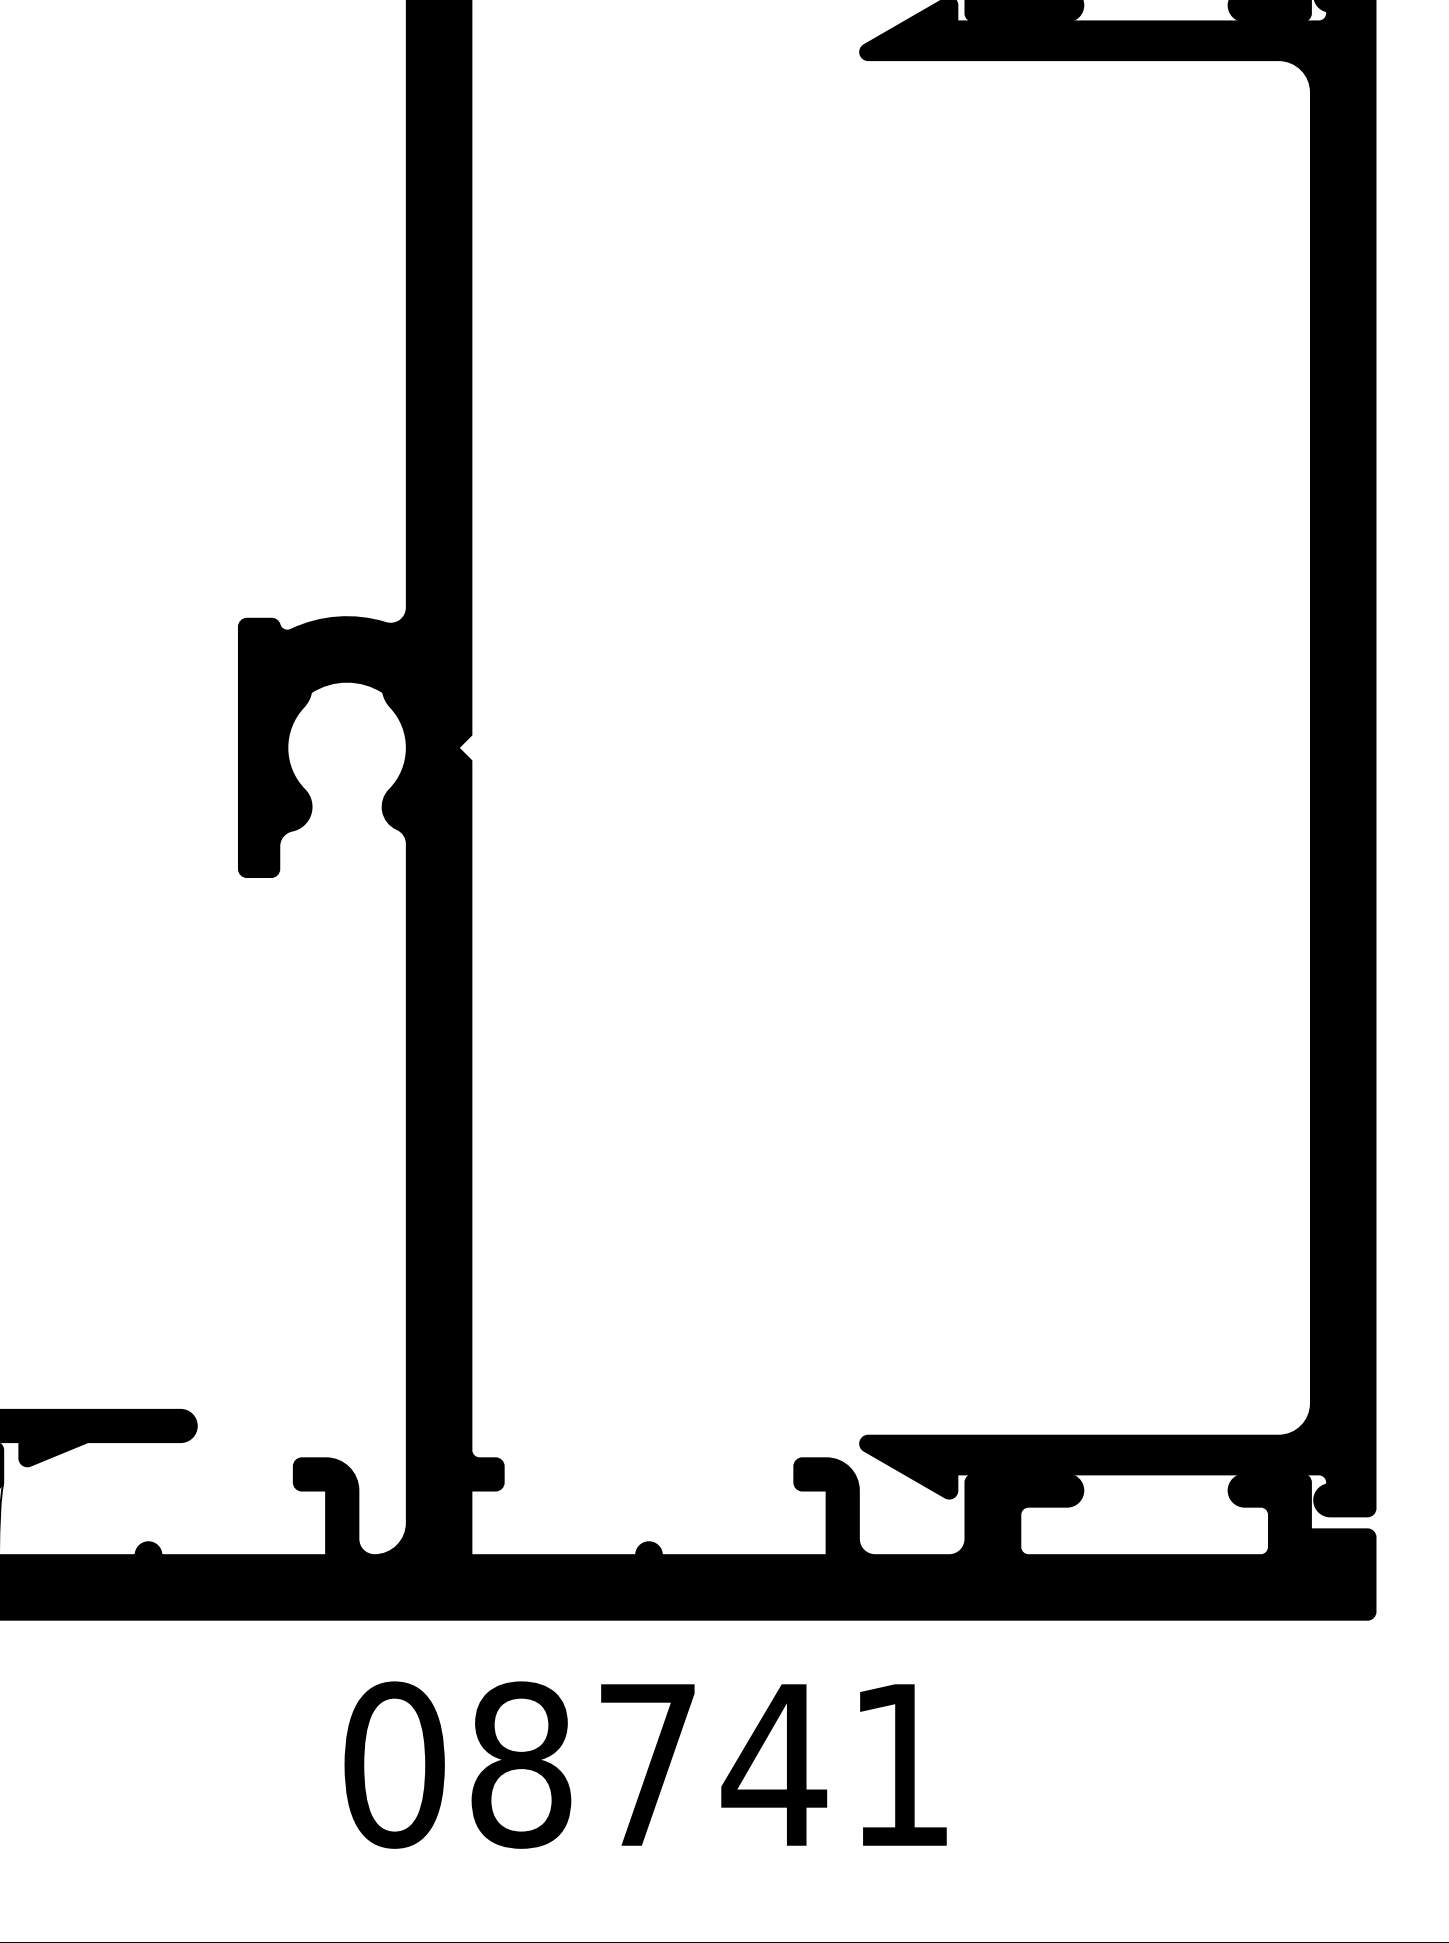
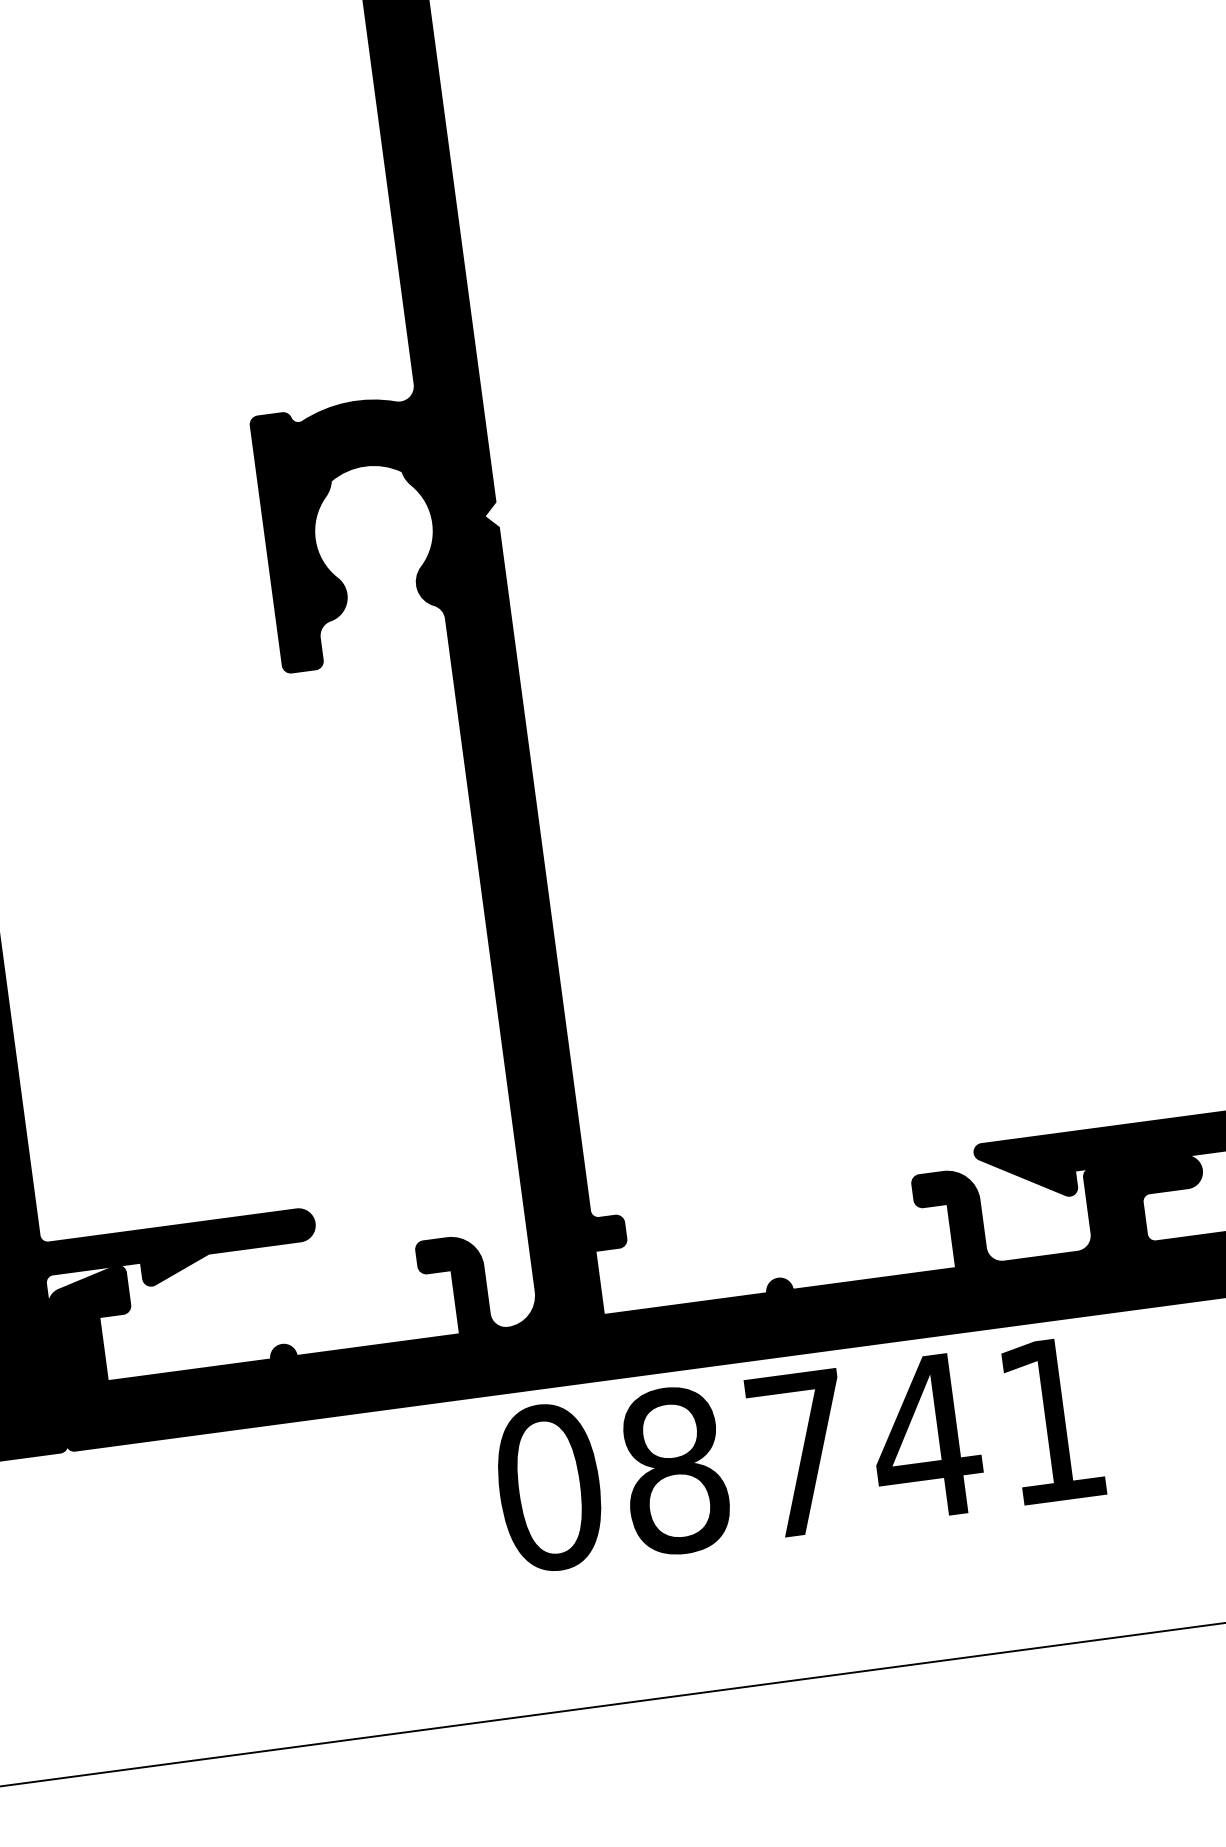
text: (645, 1764) -> (798, 1453), moved

